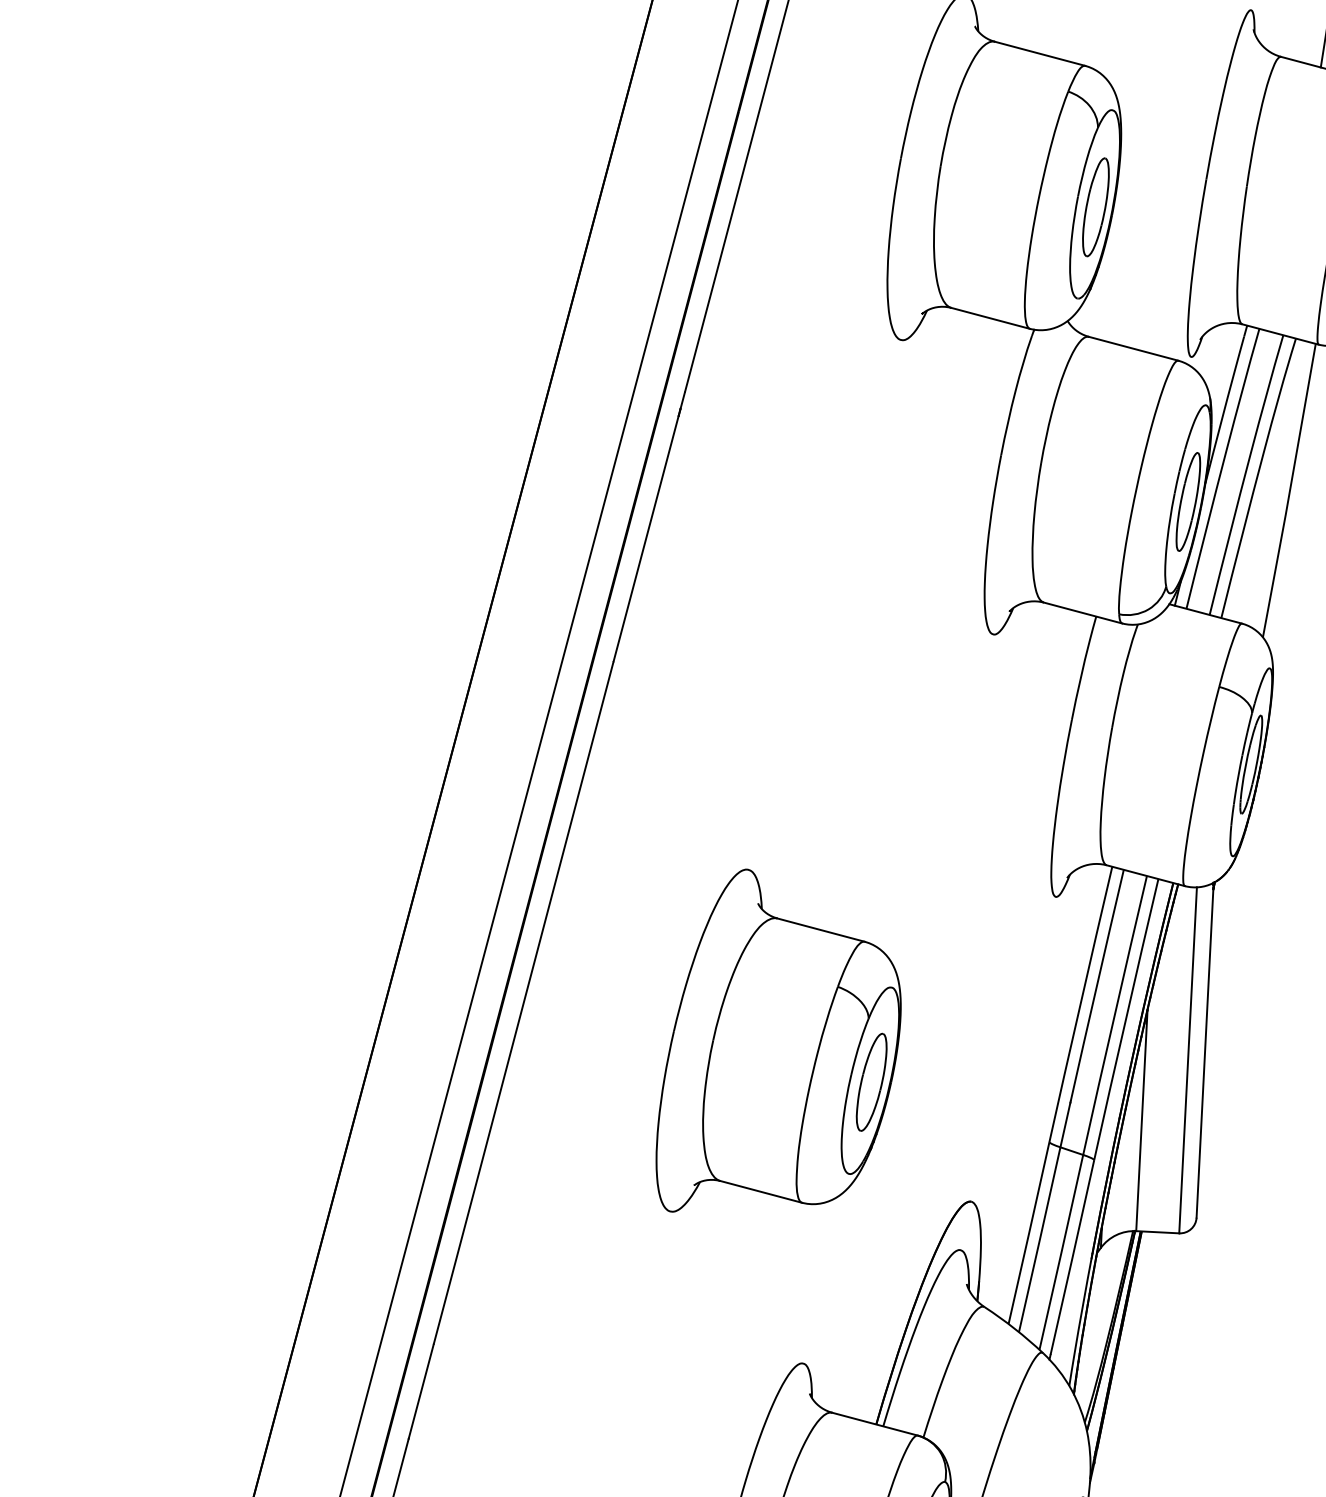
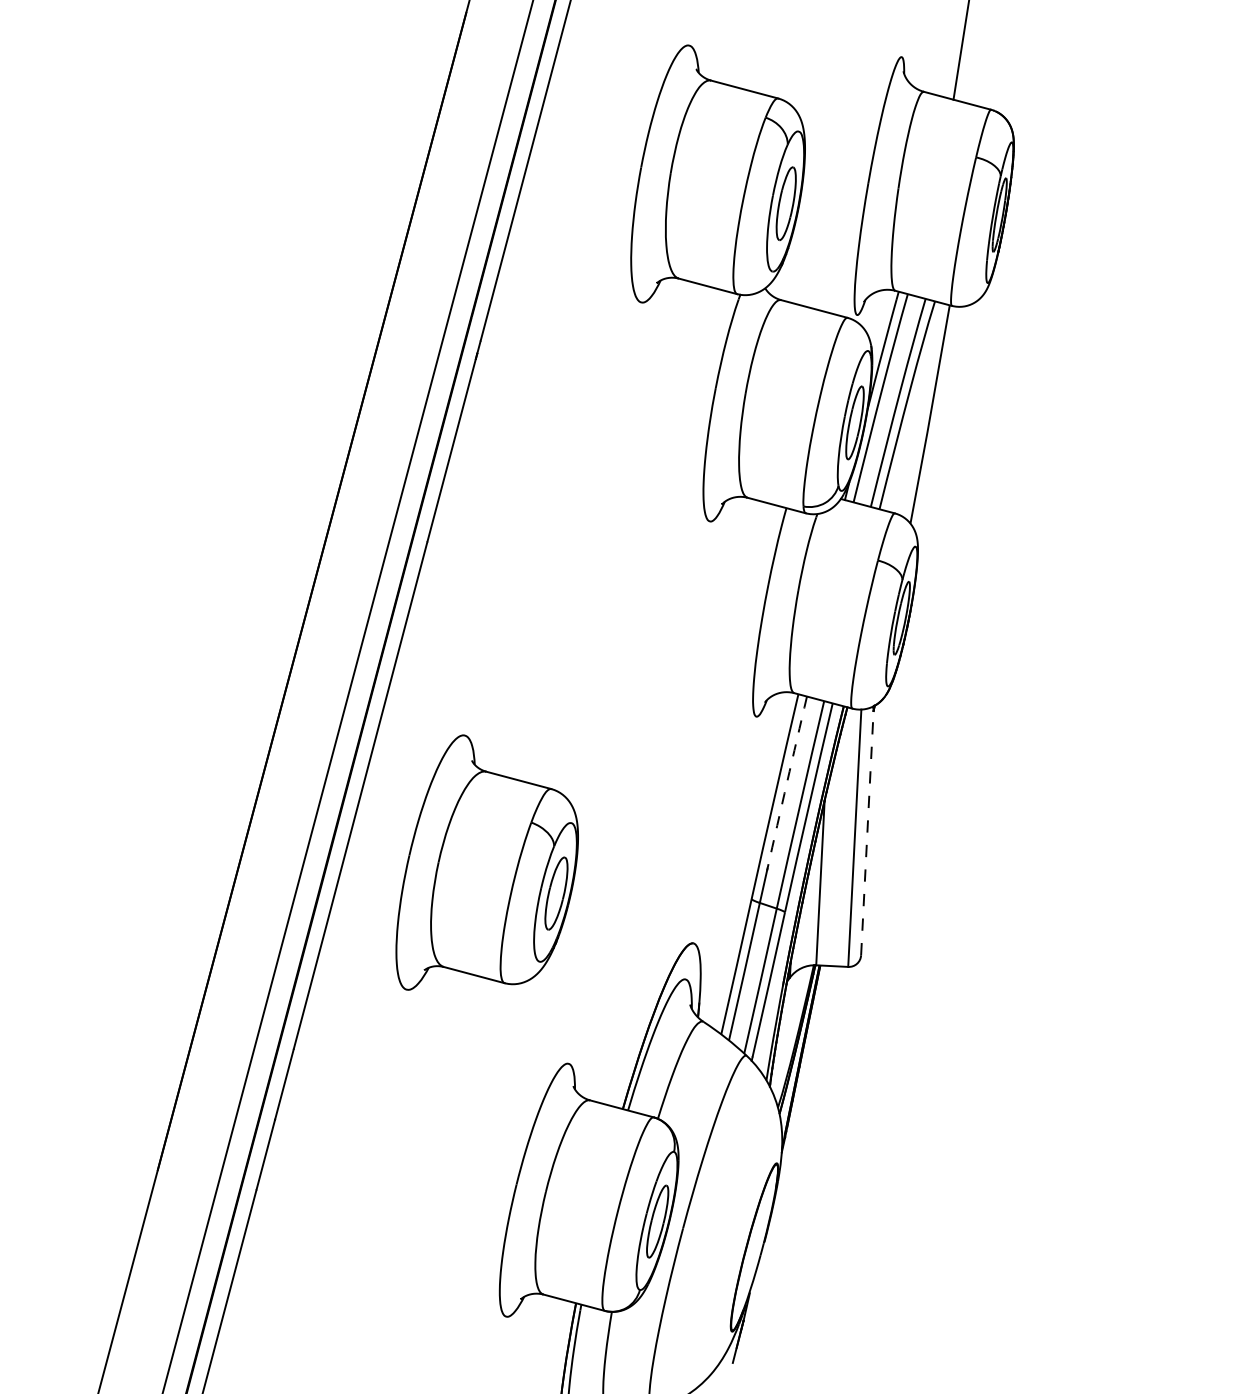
arc: (1097, 985) -> (787, 782), solid -> dashed
part: (777, 1040) -> (486, 862), moved
line: (1205, 1052) -> (867, 832), solid -> dashed

